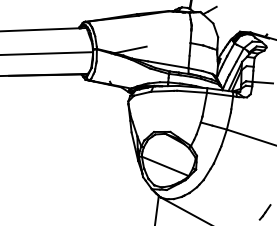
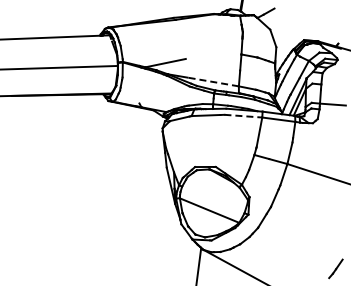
line: (168, 65) -> (213, 82), solid -> dashed
line: (192, 92) -> (243, 116), solid -> dashed

